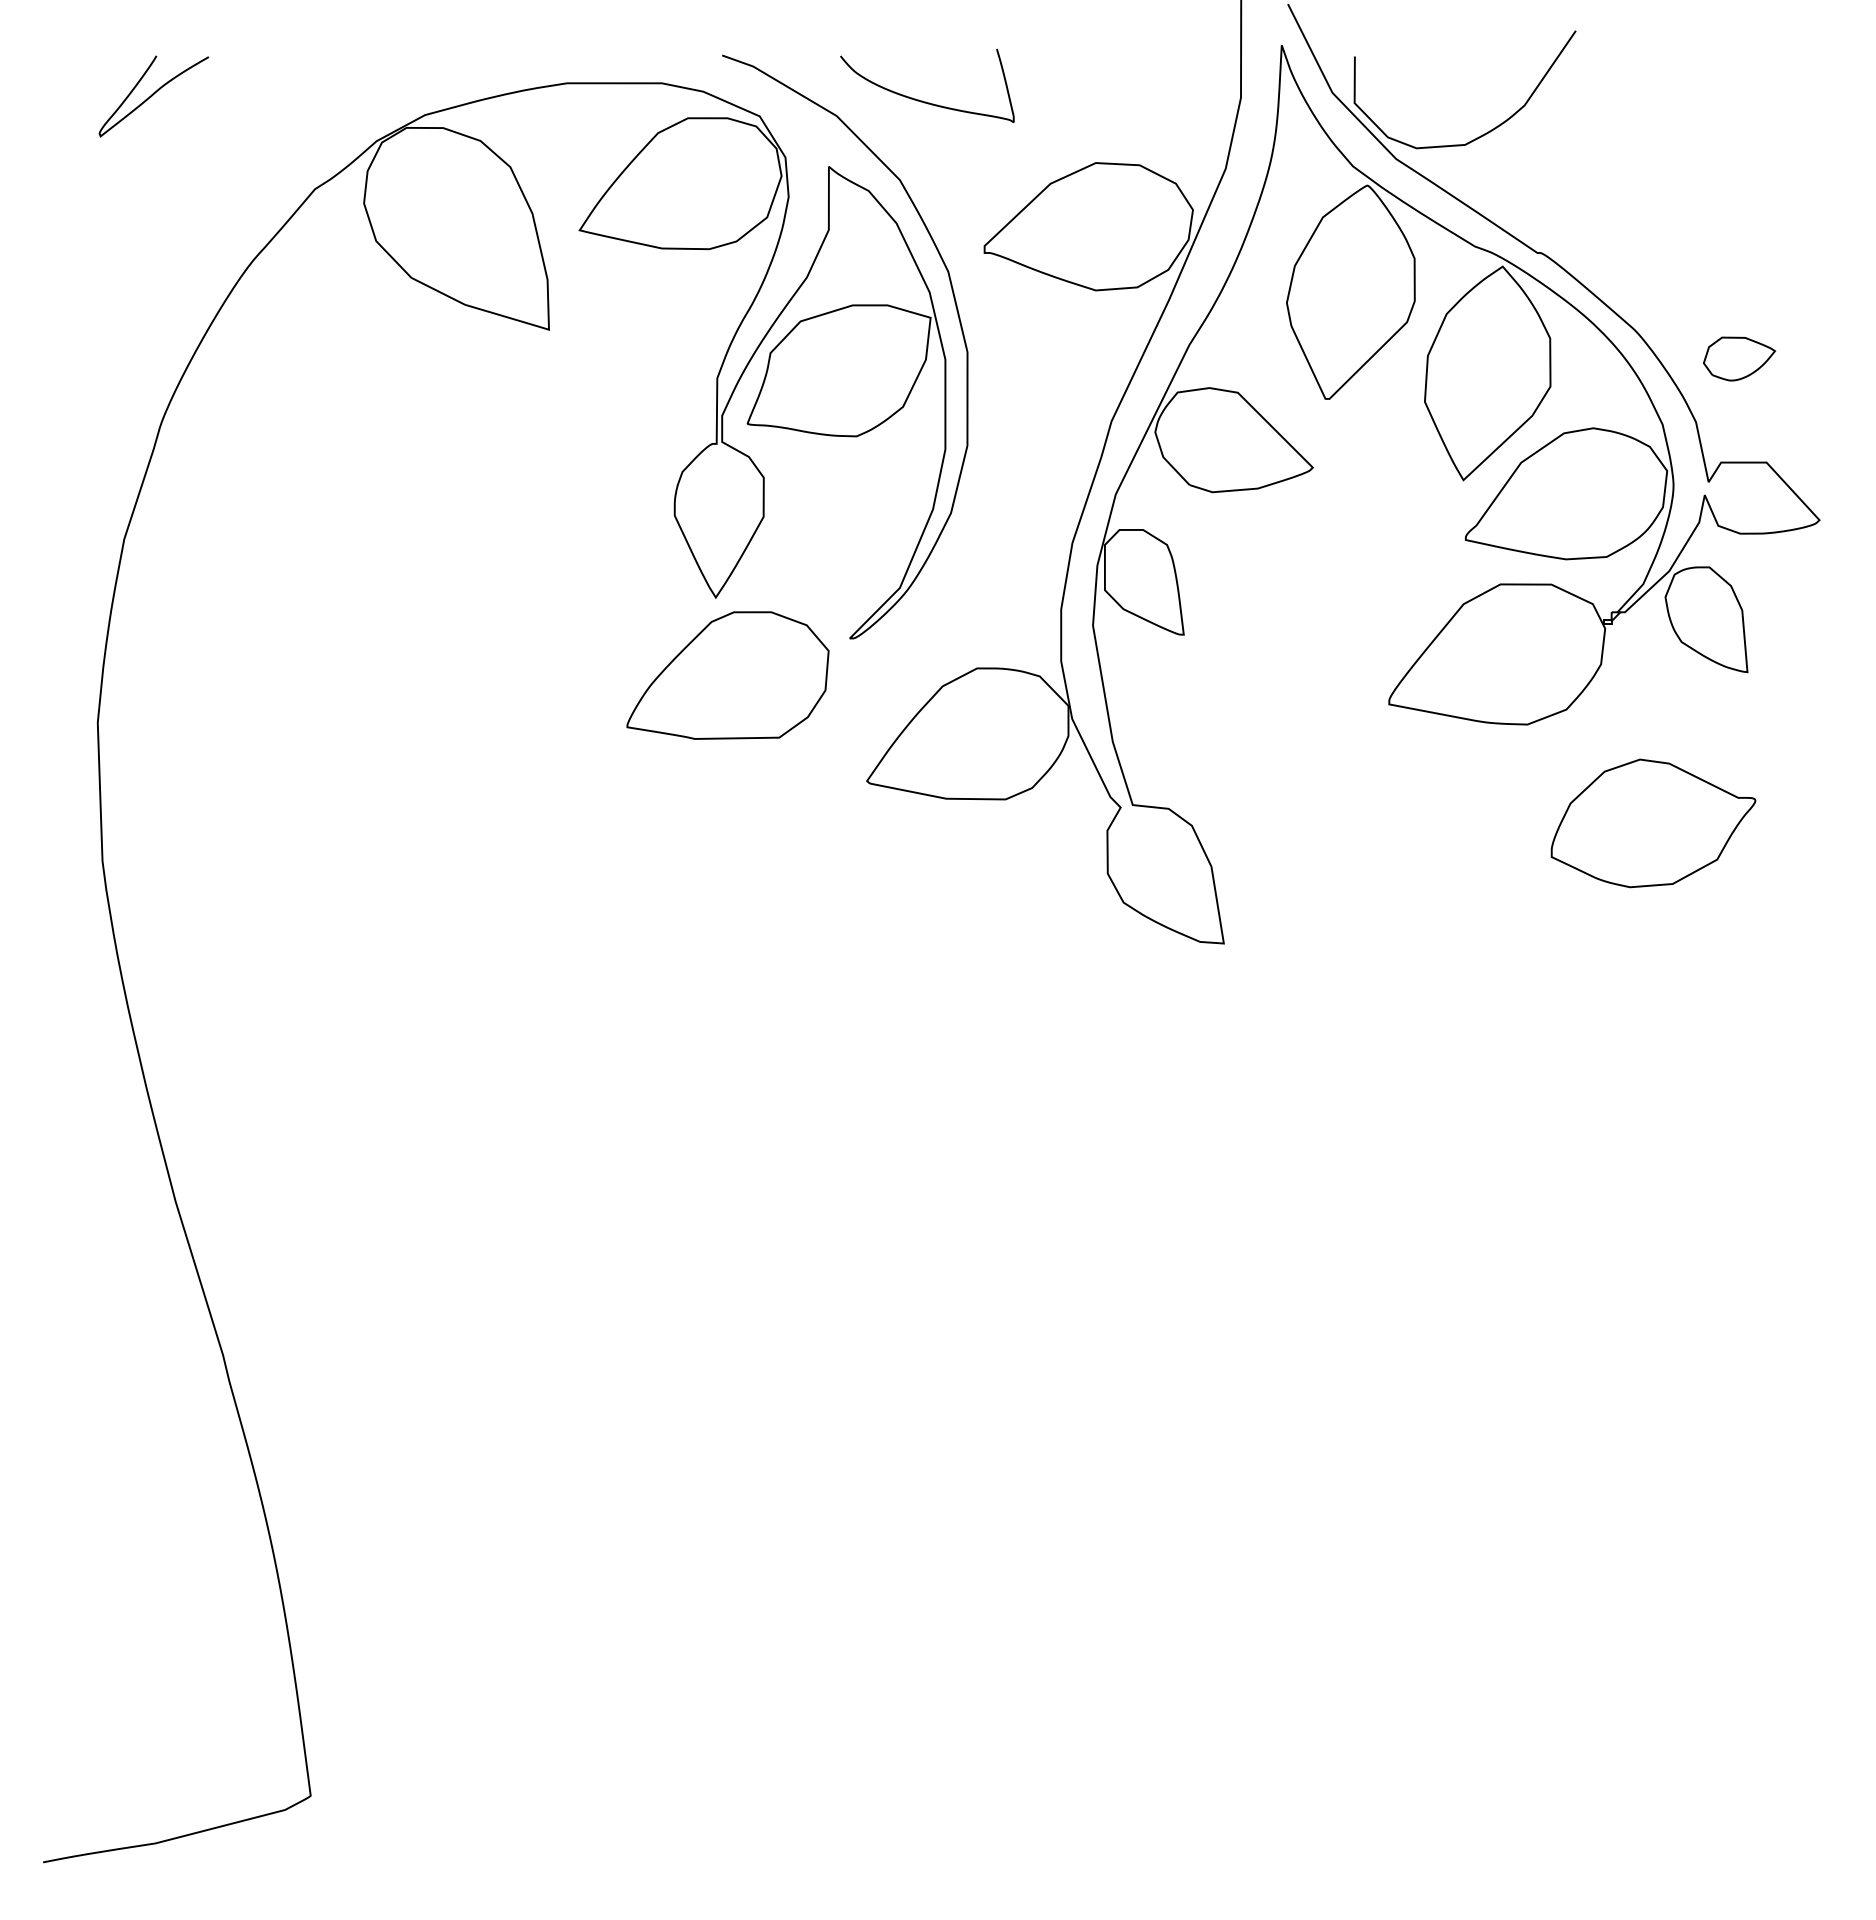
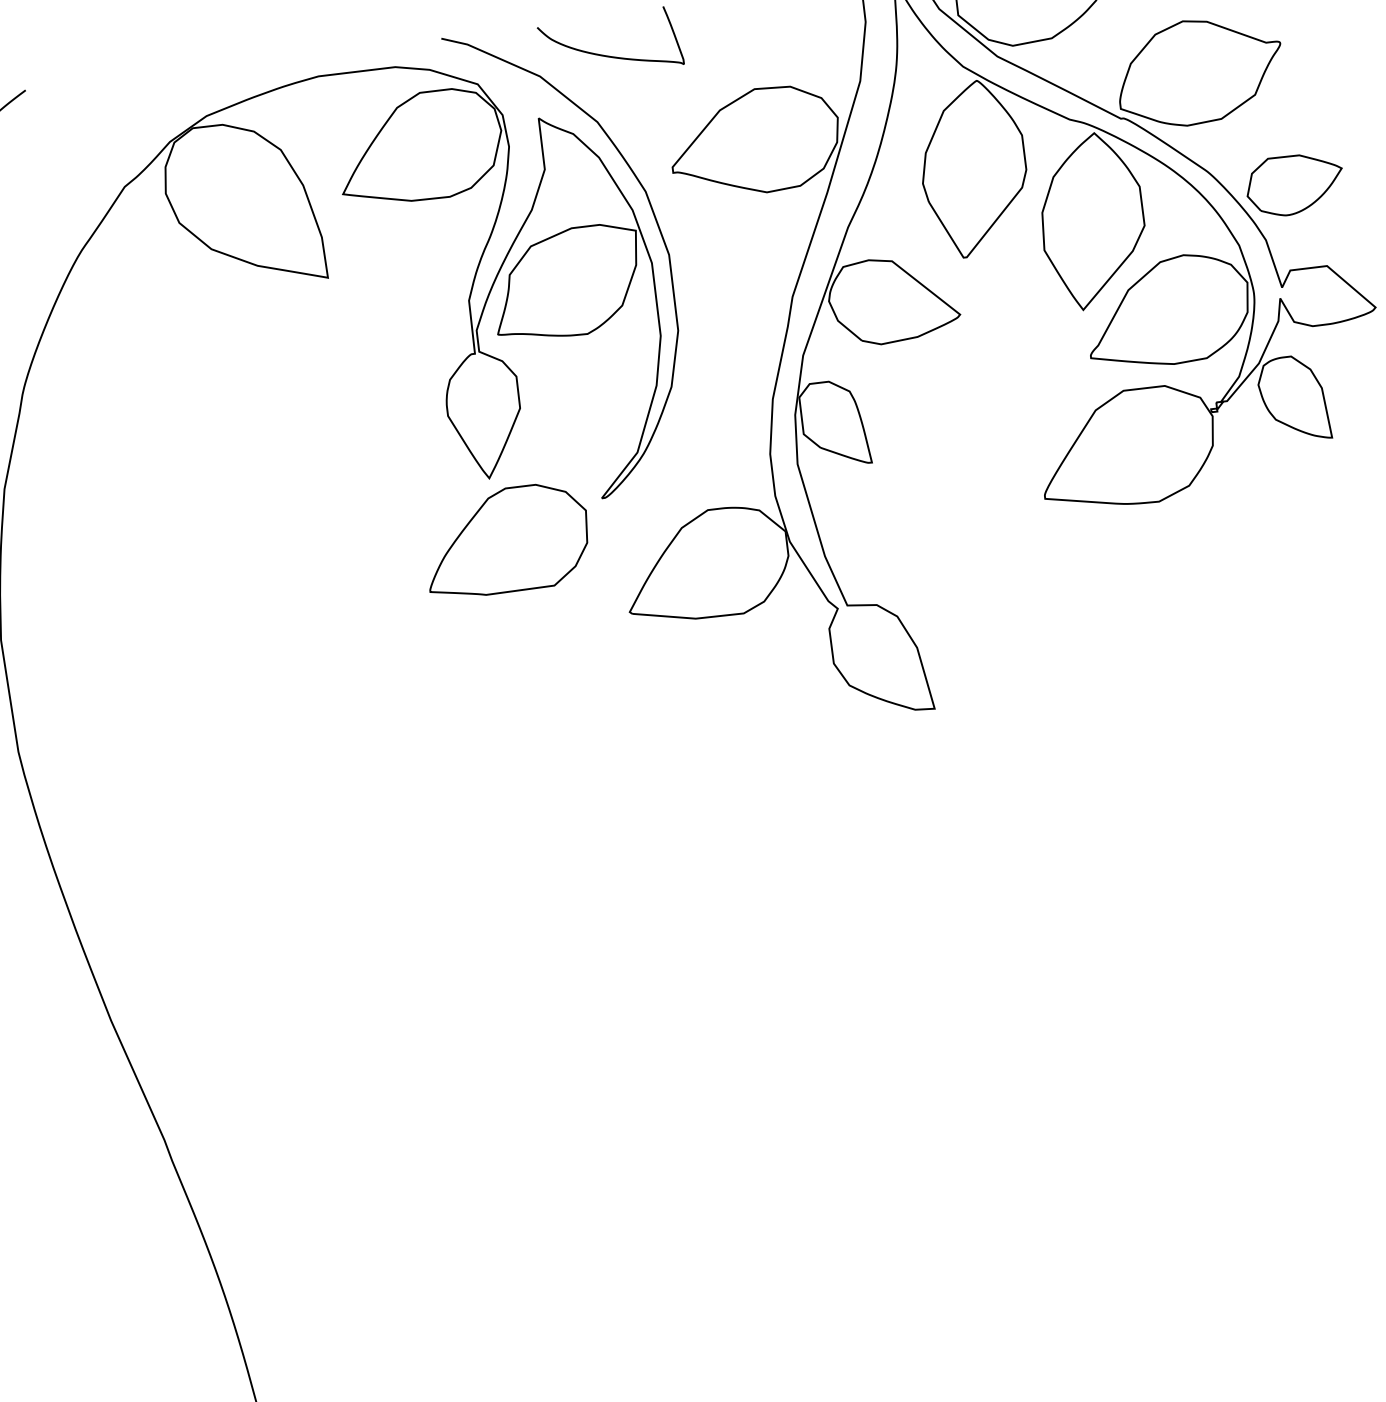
part: (1739, 358) -> (1294, 184), size x1.67
part: (1653, 823) -> (1199, 71), moved

